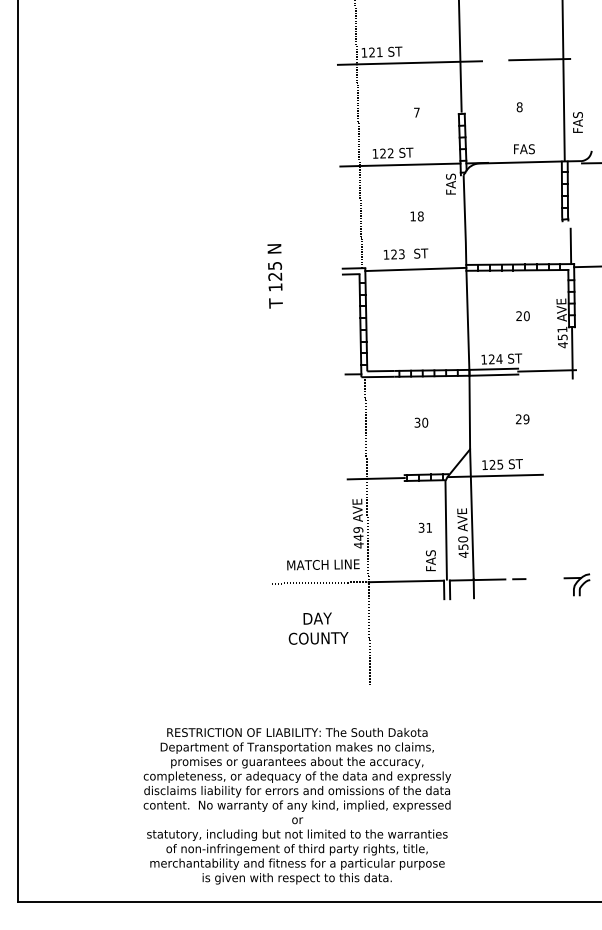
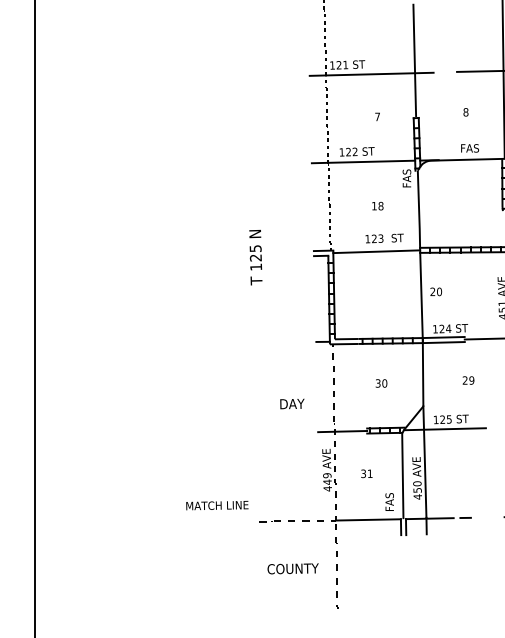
text: (406, 253) -> (385, 238), moved
text: (522, 316) -> (435, 292), moved
text: (424, 527) -> (366, 473), moved
text: (323, 564) -> (217, 505), moved
text: (317, 618) -> (292, 403), moved

